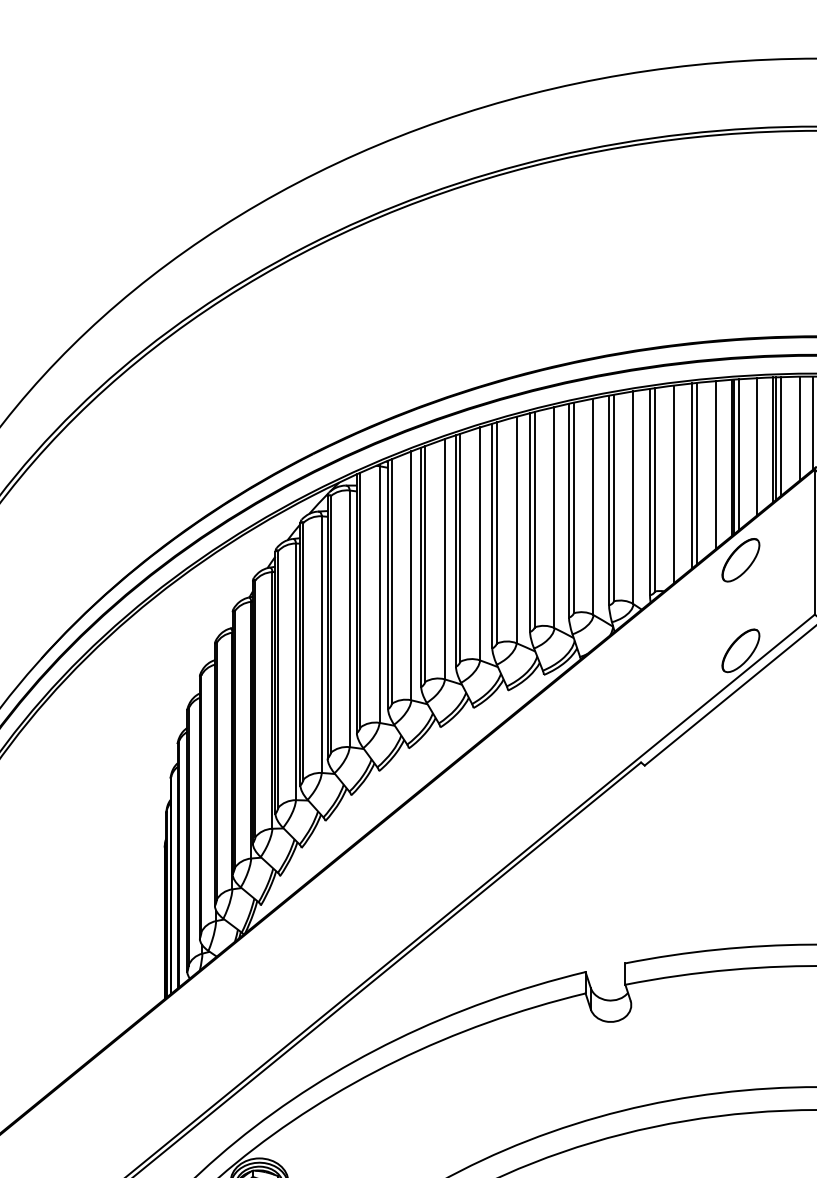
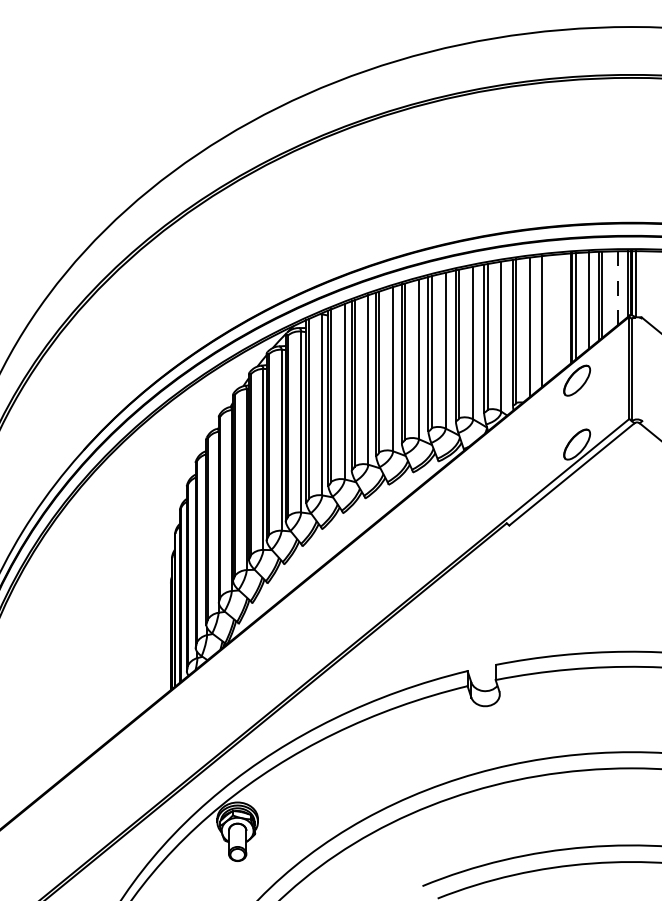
line: (799, 428) -> (618, 287), solid -> dashed
line: (781, 436) -> (605, 293), removed
line: (715, 464) -> (559, 313), removed
line: (696, 473) -> (545, 319), removed

